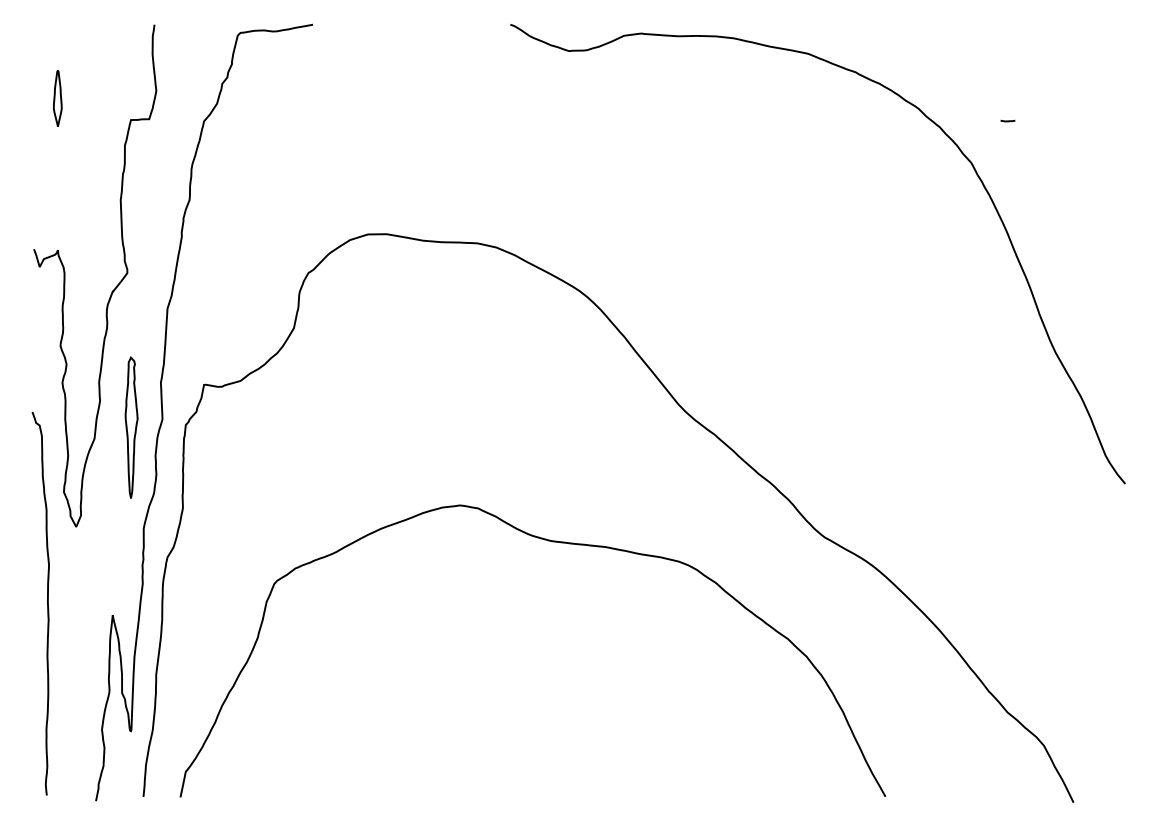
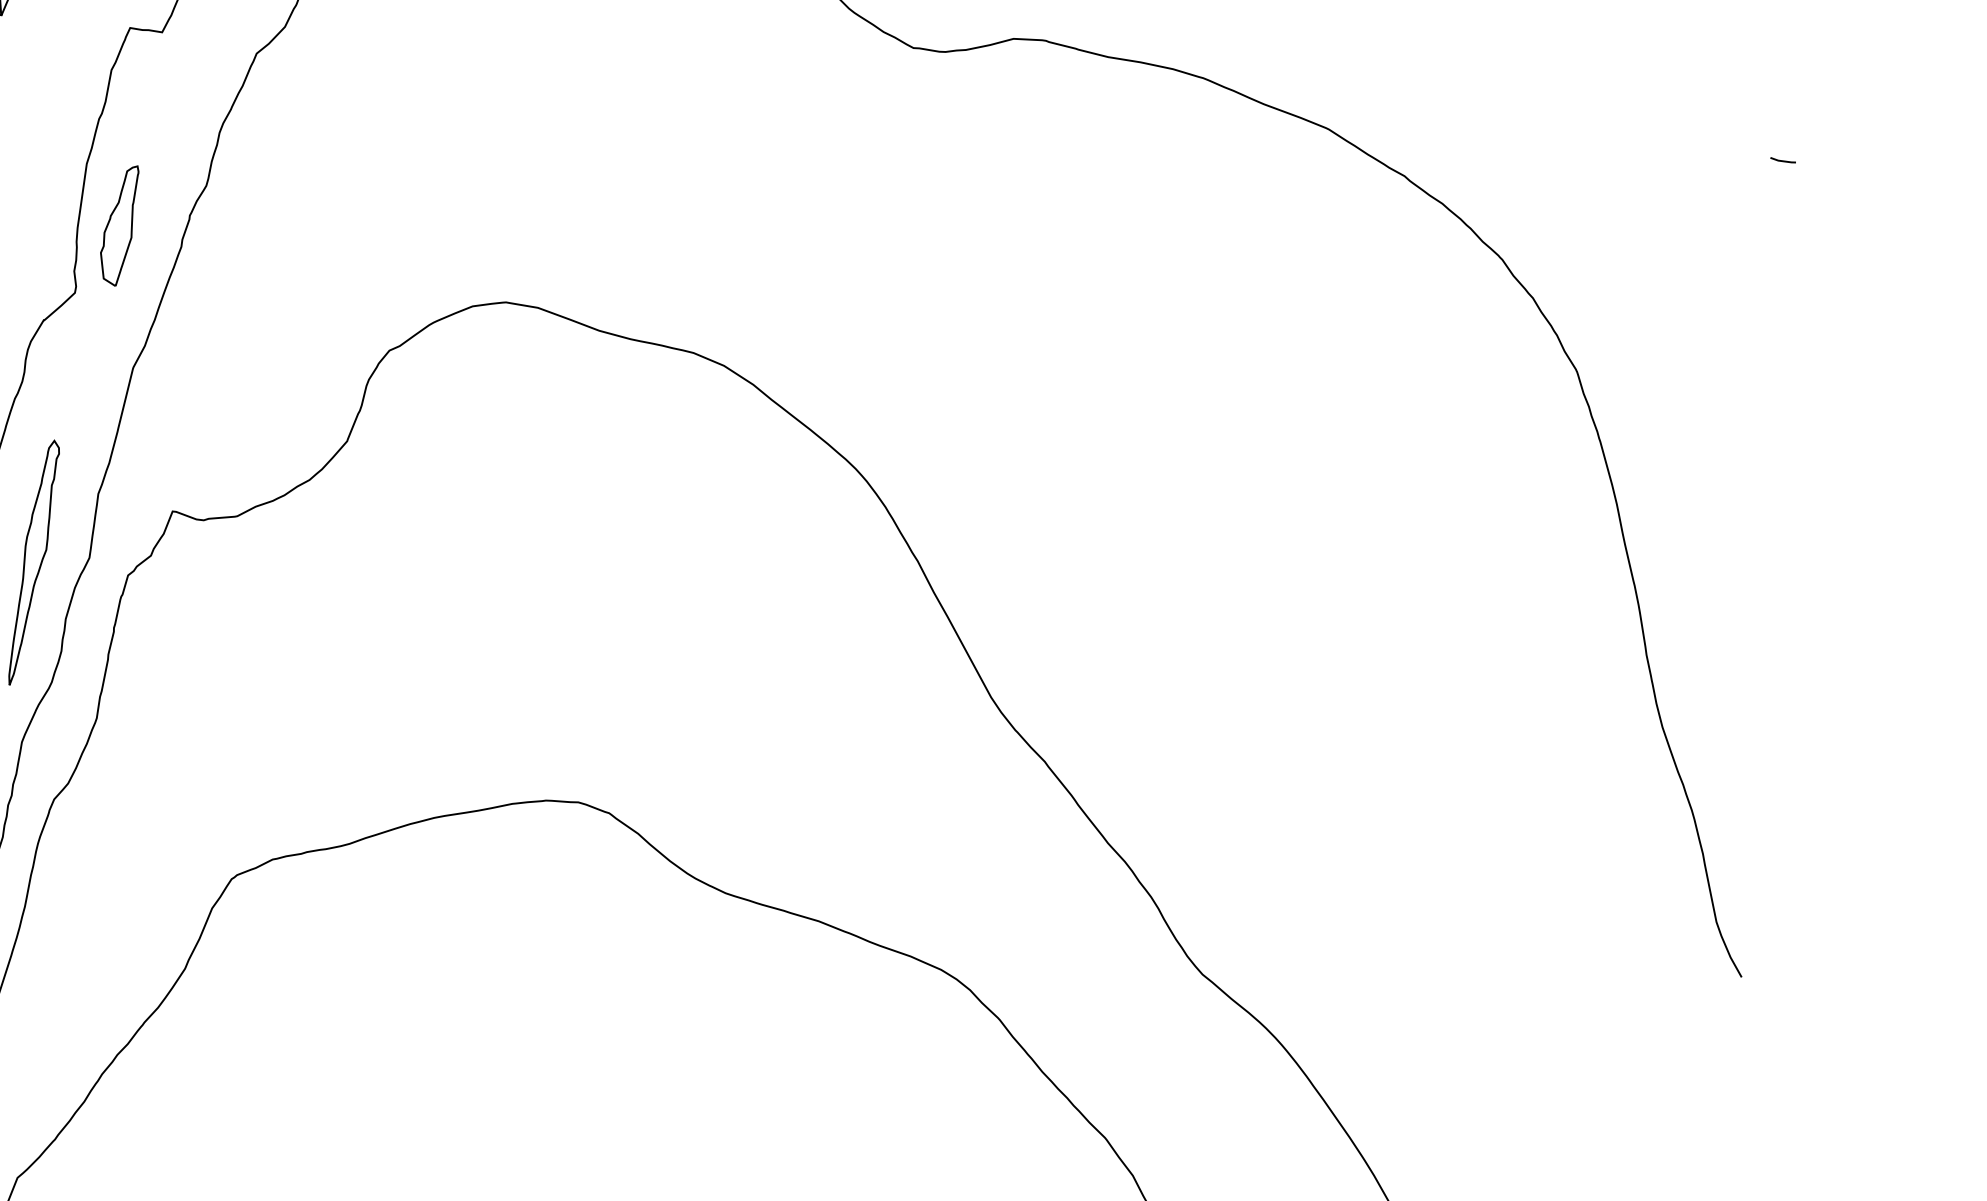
line: (1007, 120) -> (1782, 159), moved
part: (144, 230) -> (118, 224), added

